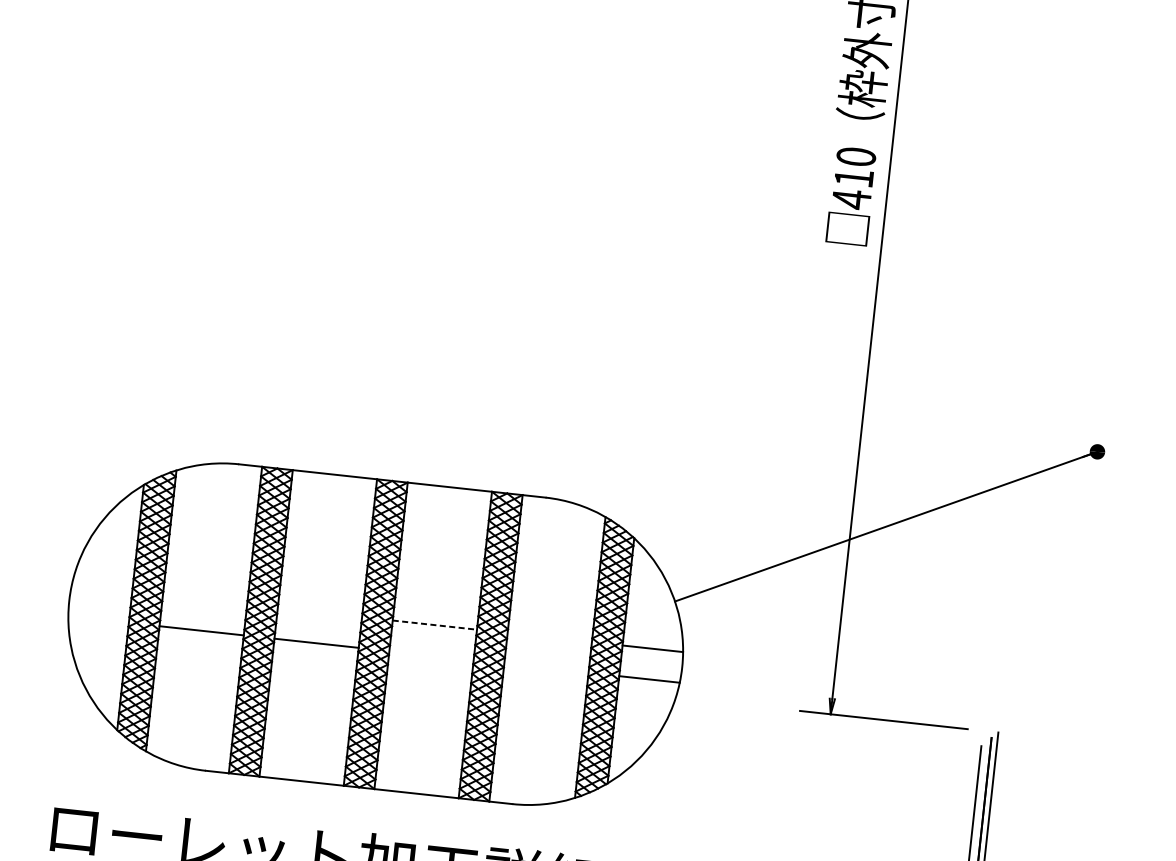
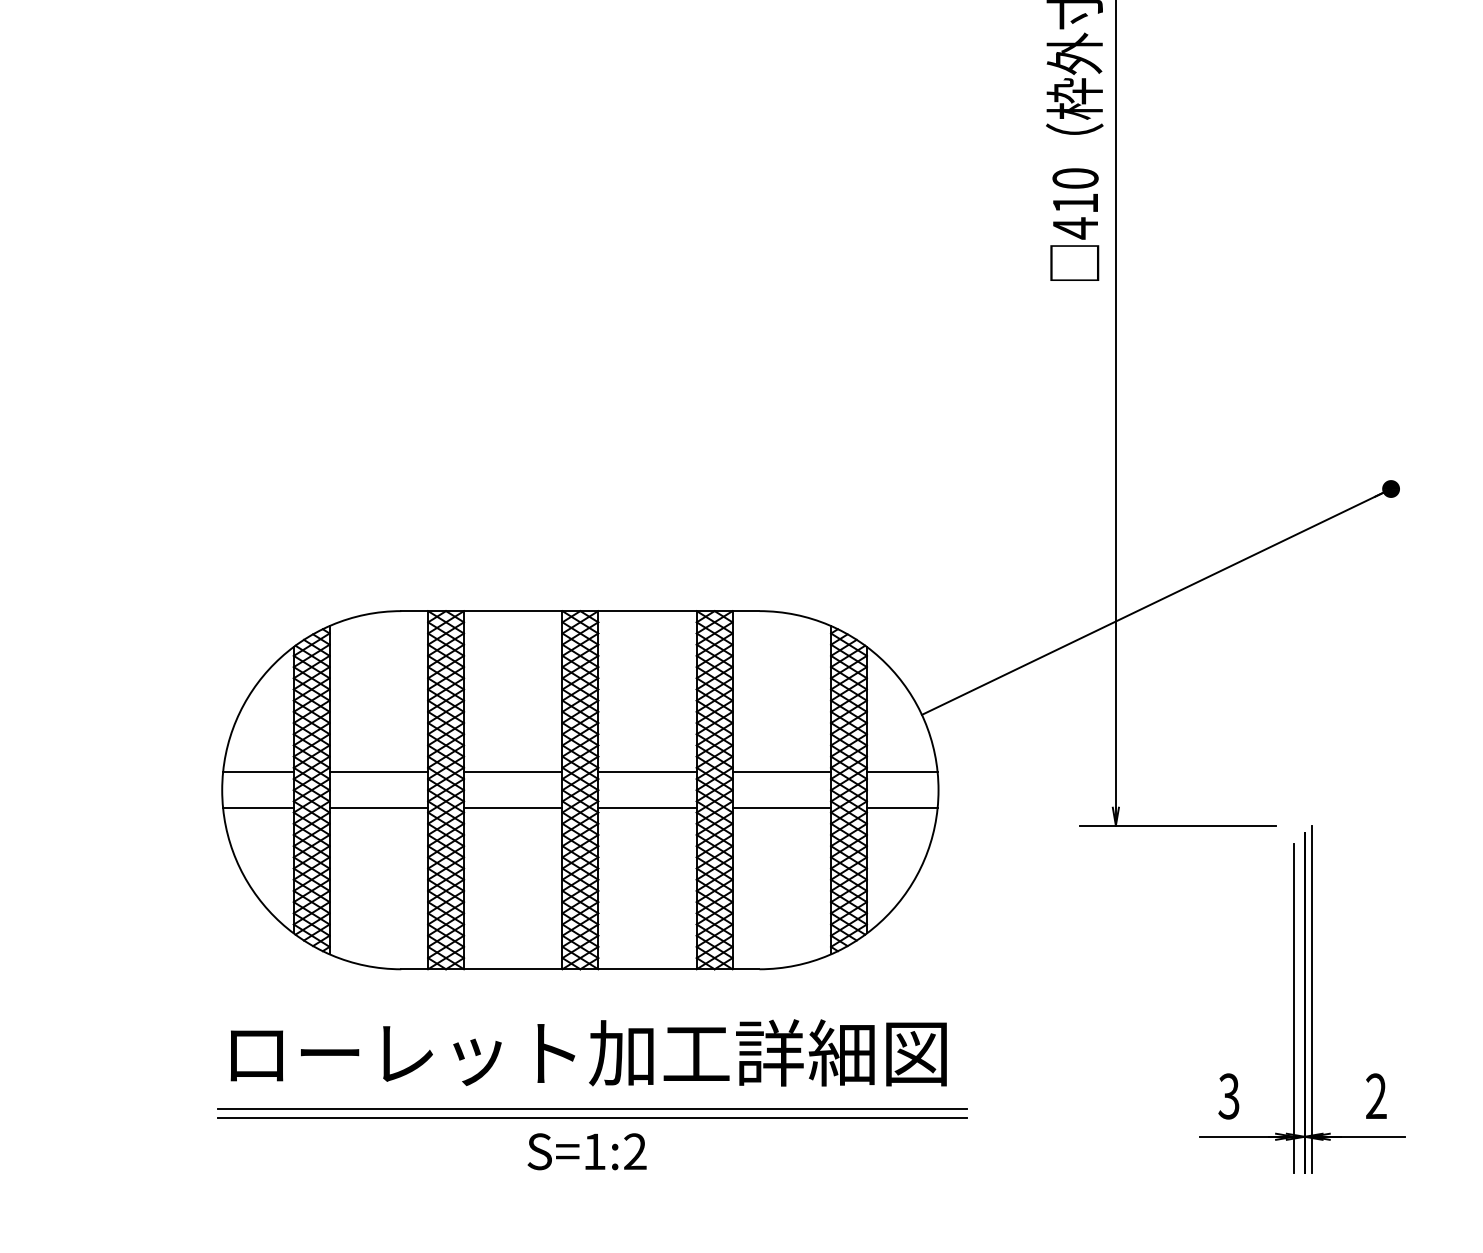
line: (101, 589) -> (258, 772), added
line: (204, 600) -> (378, 772), added
line: (319, 612) -> (512, 772), added
line: (98, 619) -> (258, 808), added
line: (435, 625) -> (648, 772), dashed -> solid
line: (549, 637) -> (781, 772), added
line: (431, 656) -> (647, 808), added
line: (546, 668) -> (781, 808), added

